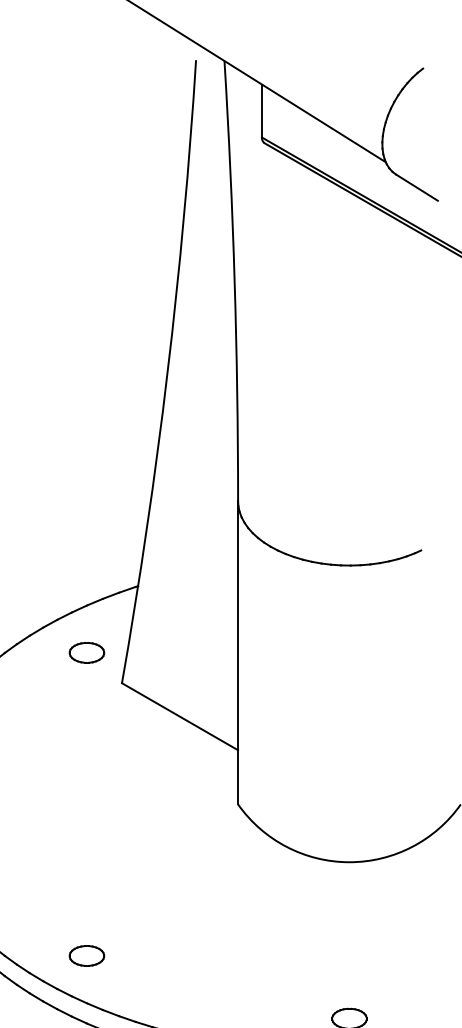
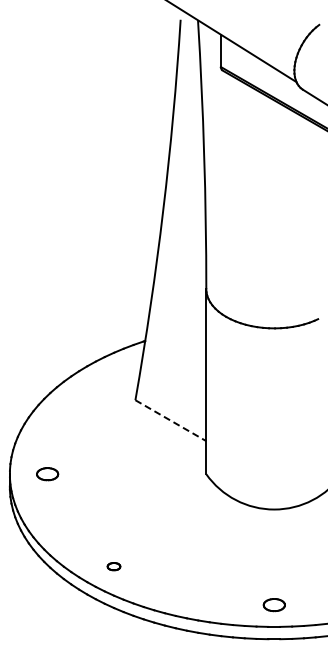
part: (86, 652) -> (113, 381), removed
line: (179, 716) -> (170, 420), solid -> dashed
part: (86, 955) -> (113, 566), size x0.6

